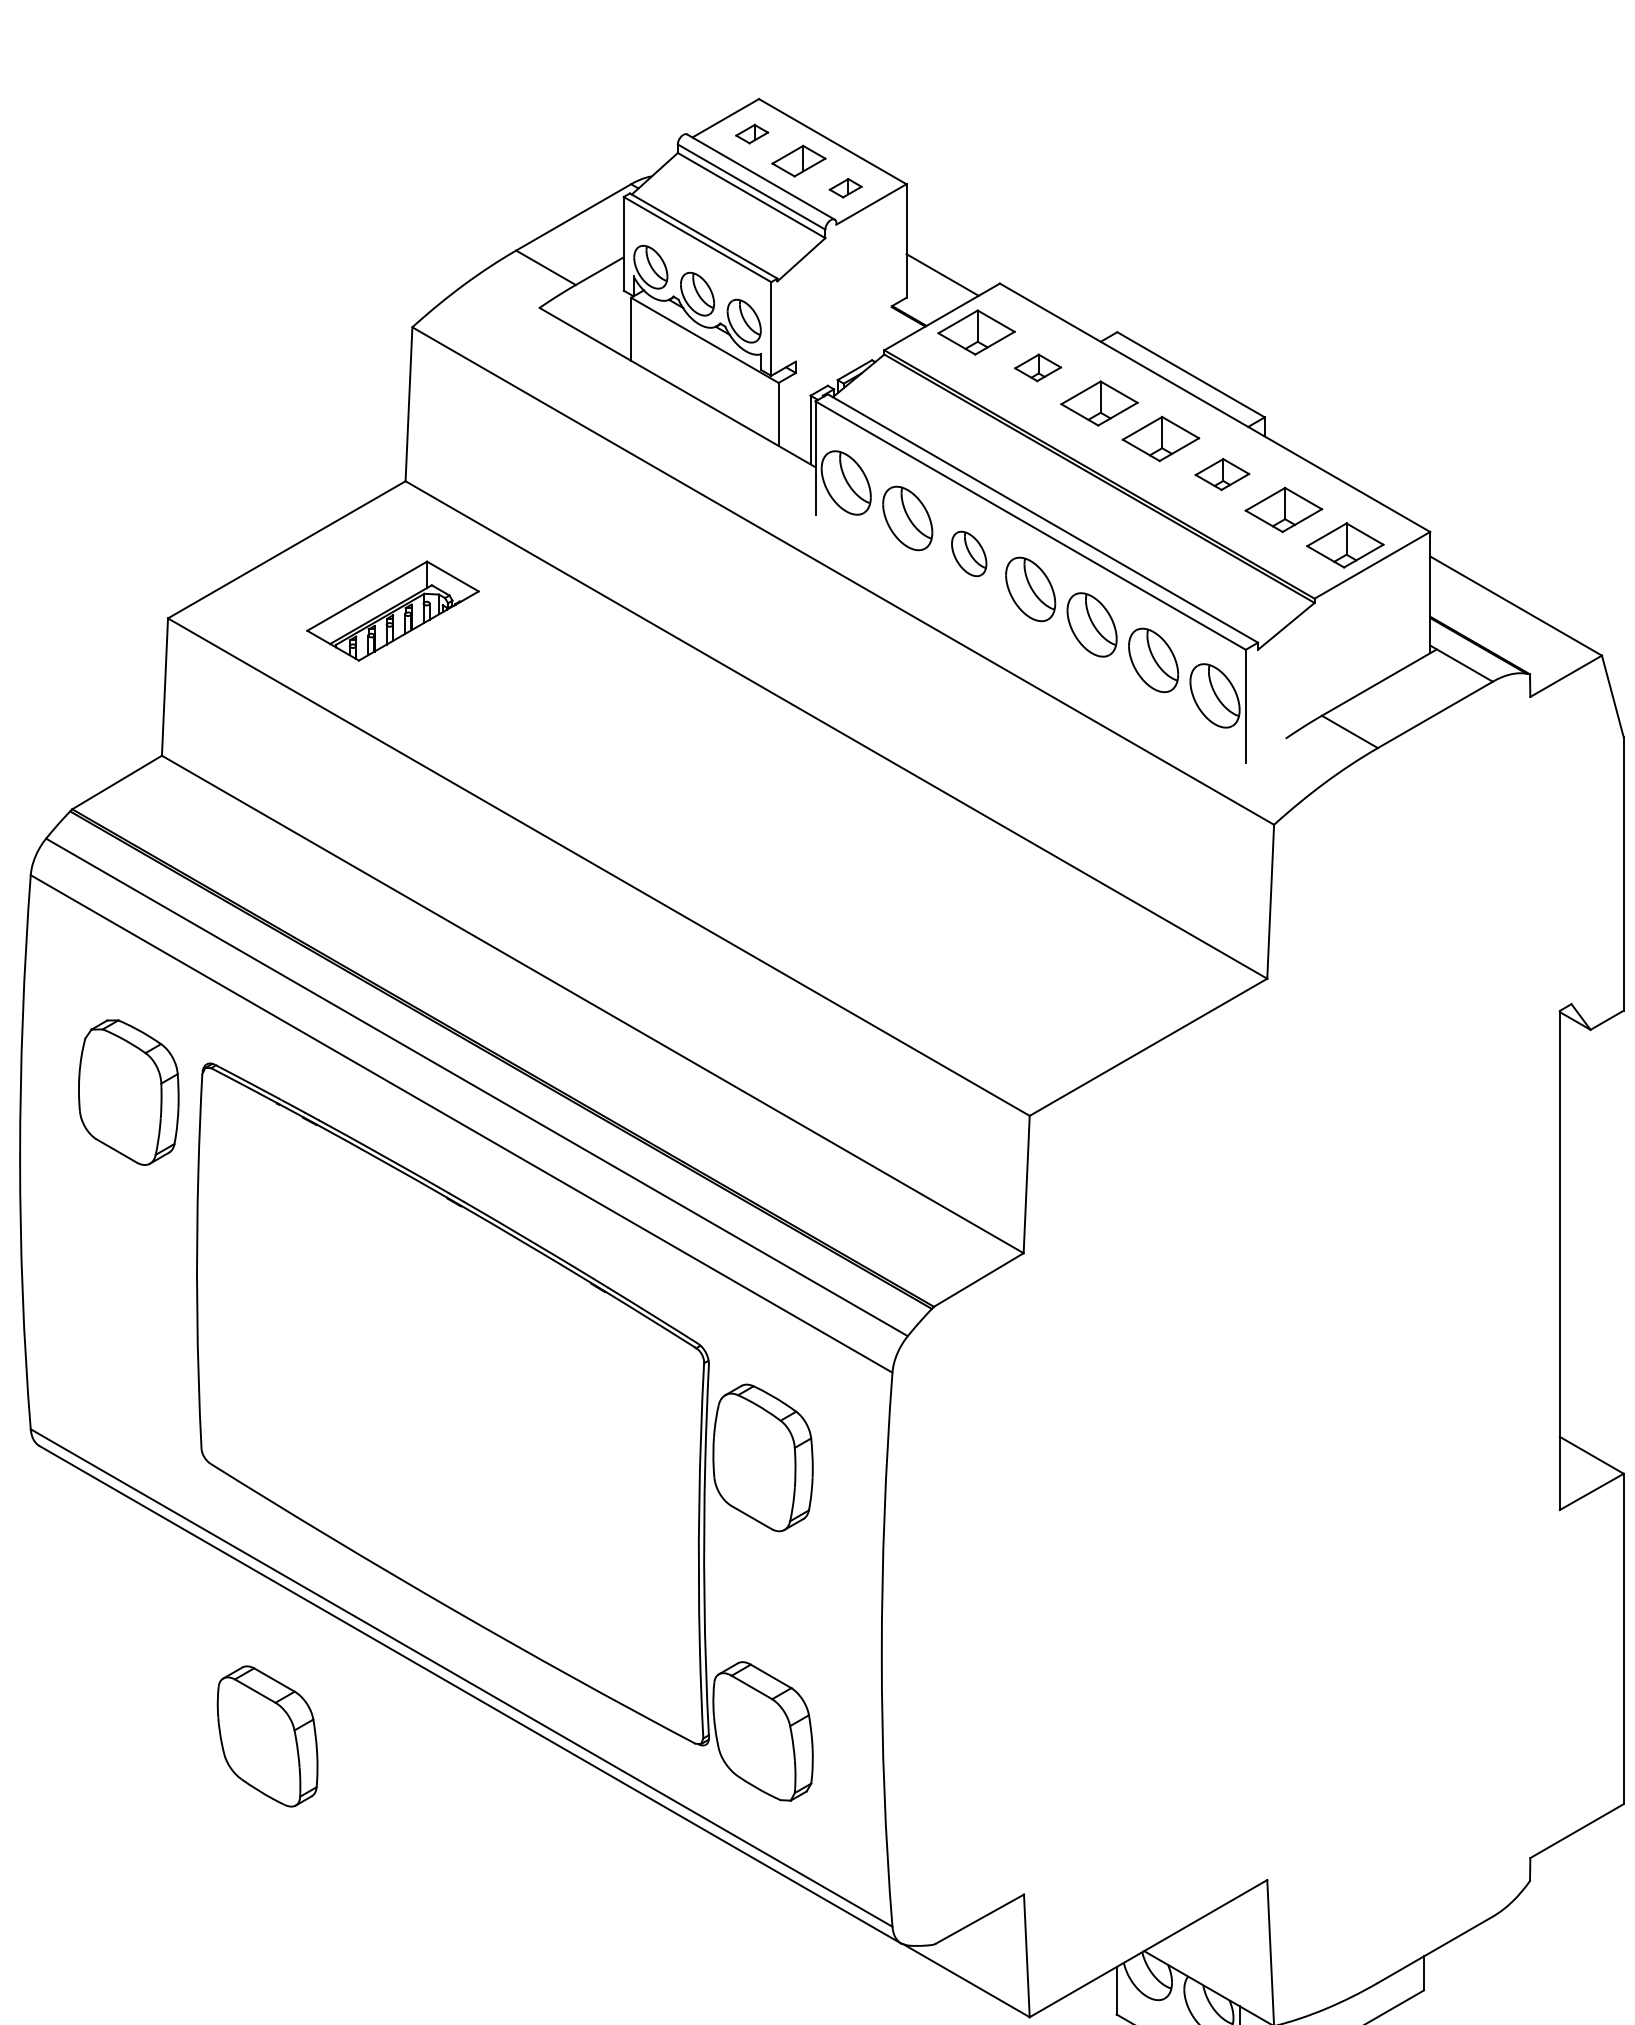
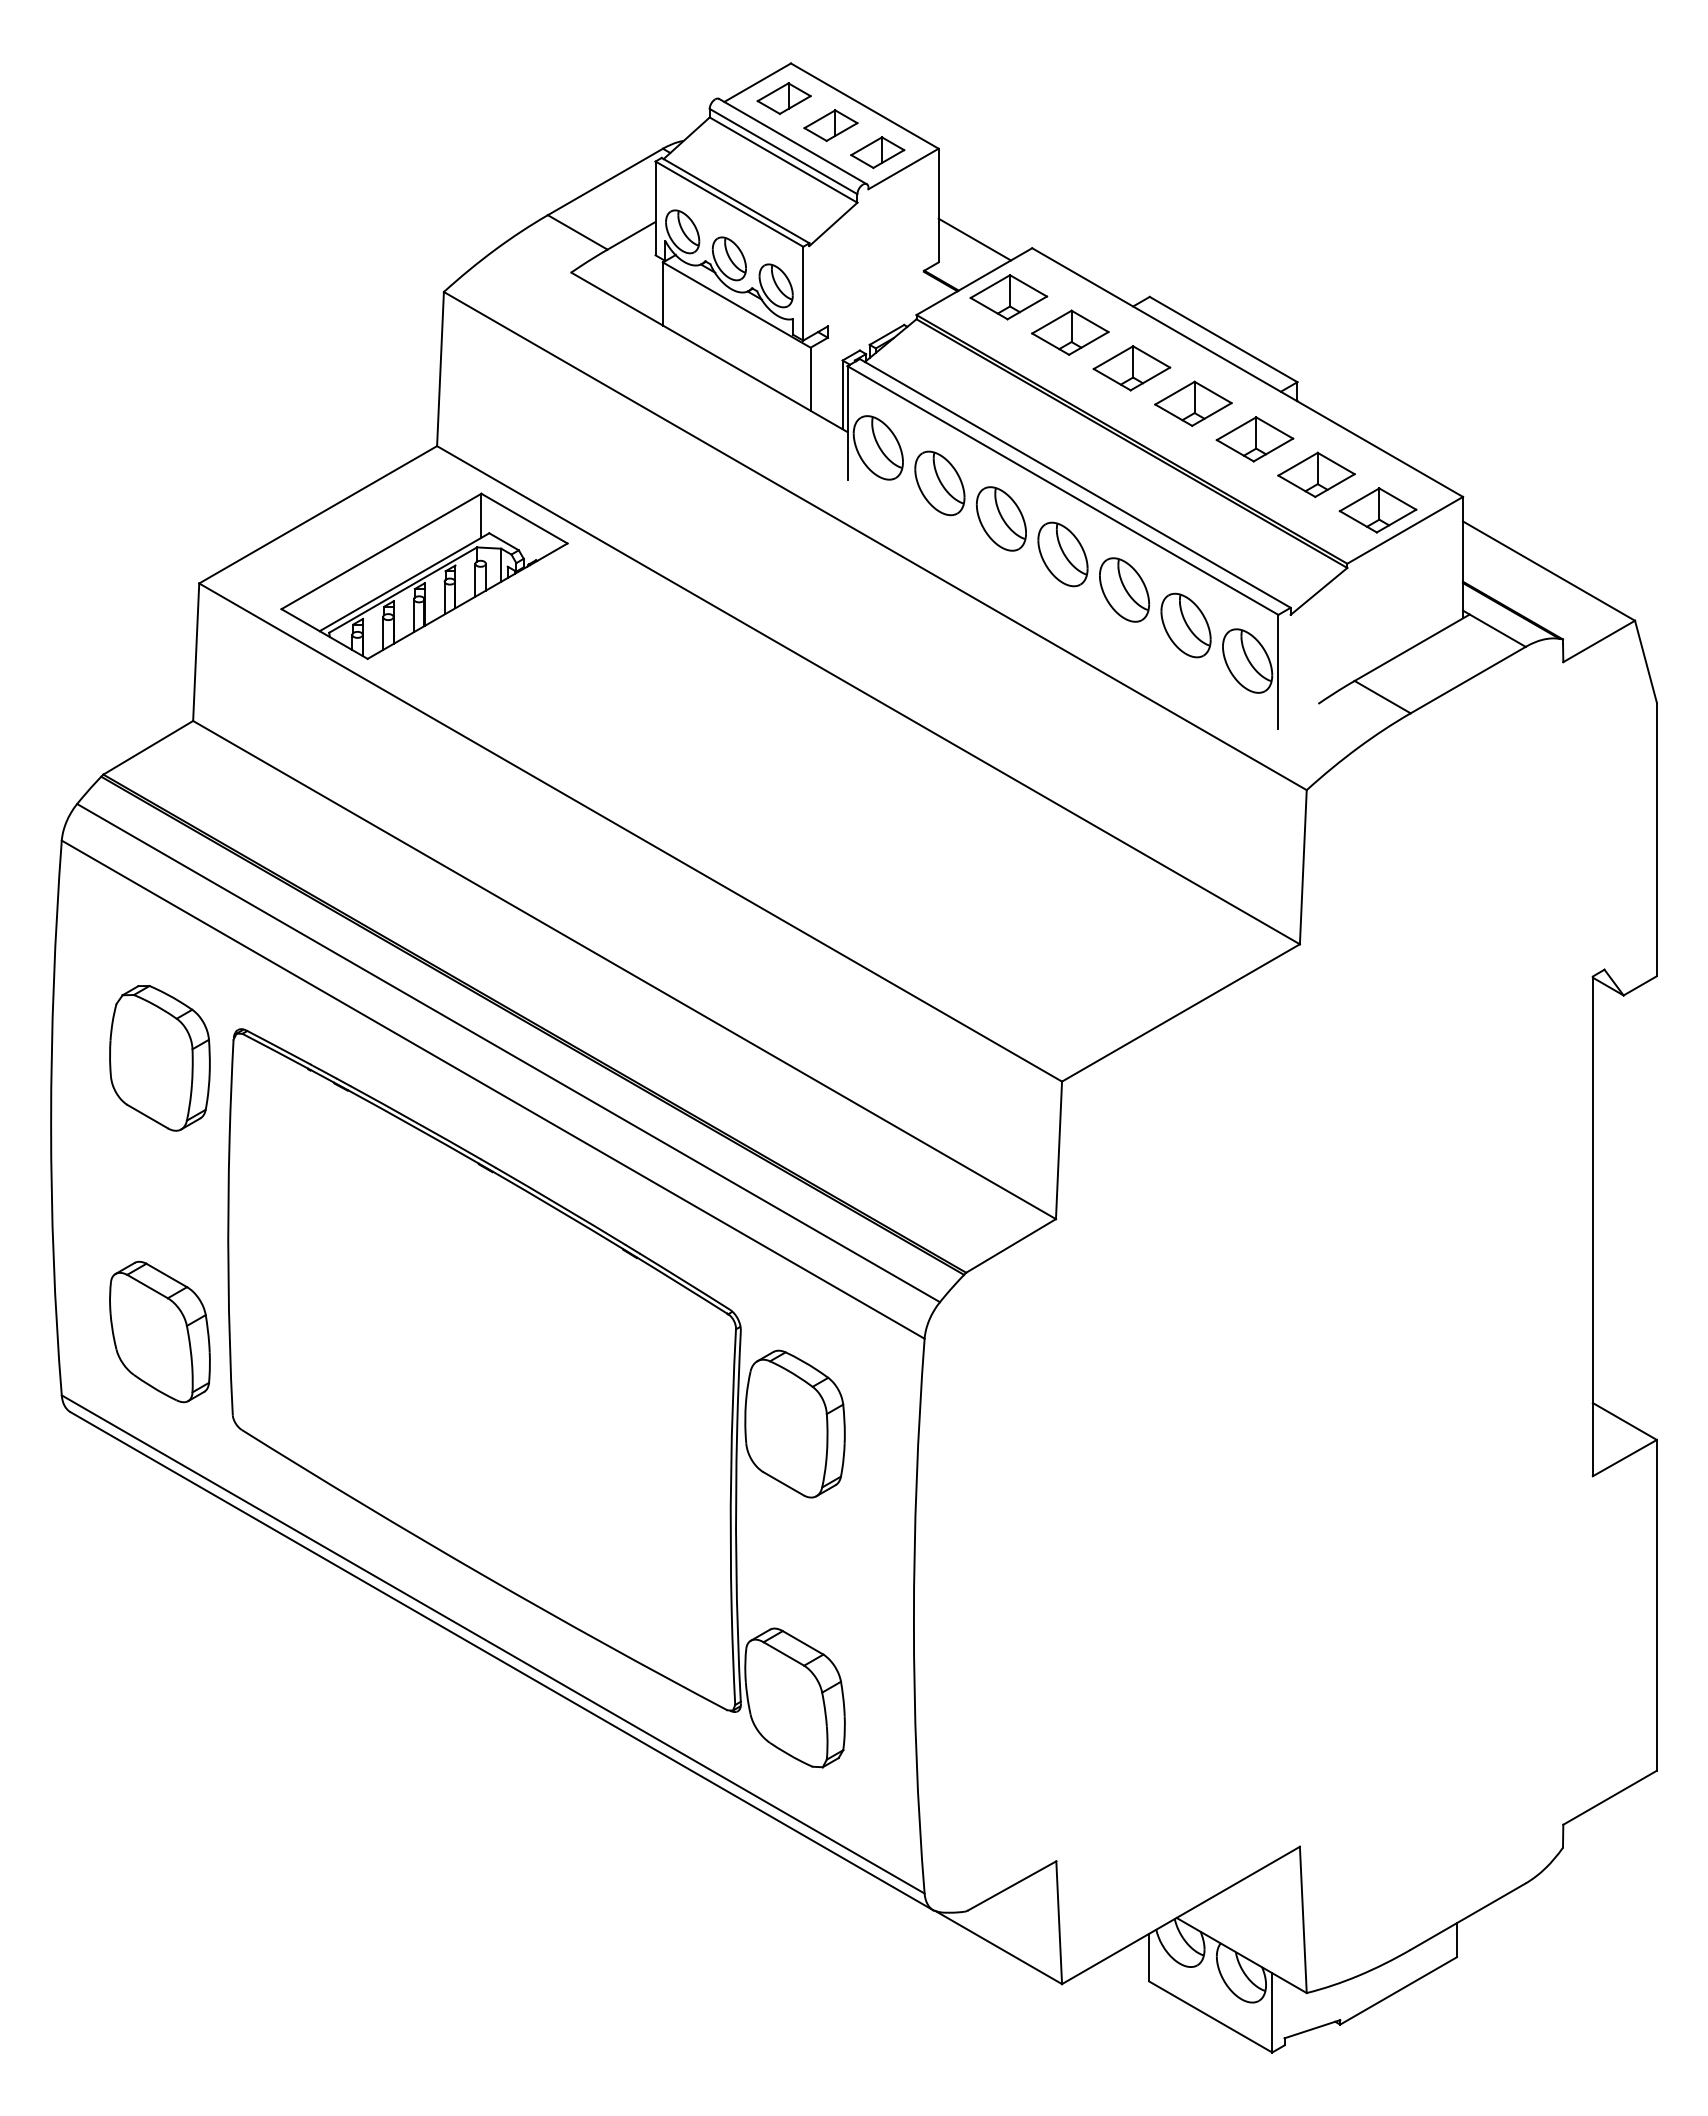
part: (751, 134) -> (783, 98), size x1.67
part: (845, 187) -> (877, 152), size x1.67
part: (1038, 367) -> (1070, 332), size x1.67
part: (1221, 474) -> (1254, 439), size x1.43
part: (969, 553) -> (1001, 518), size x1.43
part: (393, 610) -> (424, 575), size x1.67
part: (267, 1735) -> (159, 1331), moved

